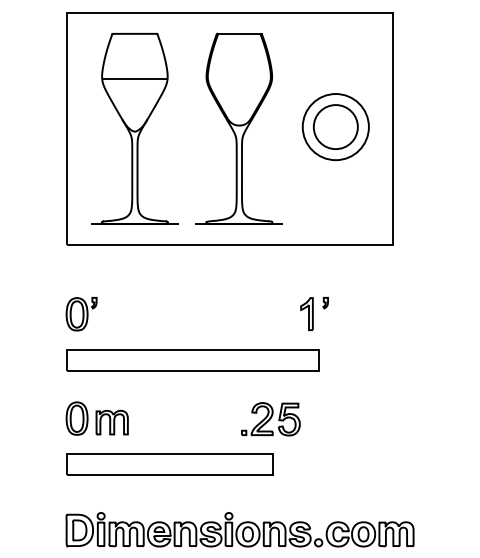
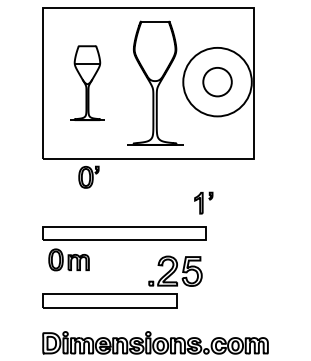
circle: (335, 126) -> (217, 81), size x1.6
part: (134, 127) -> (87, 82), size x0.6
part: (80, 312) -> (88, 176), moved
part: (96, 417) -> (68, 259), moved
part: (270, 419) -> (175, 271), size x1.4

